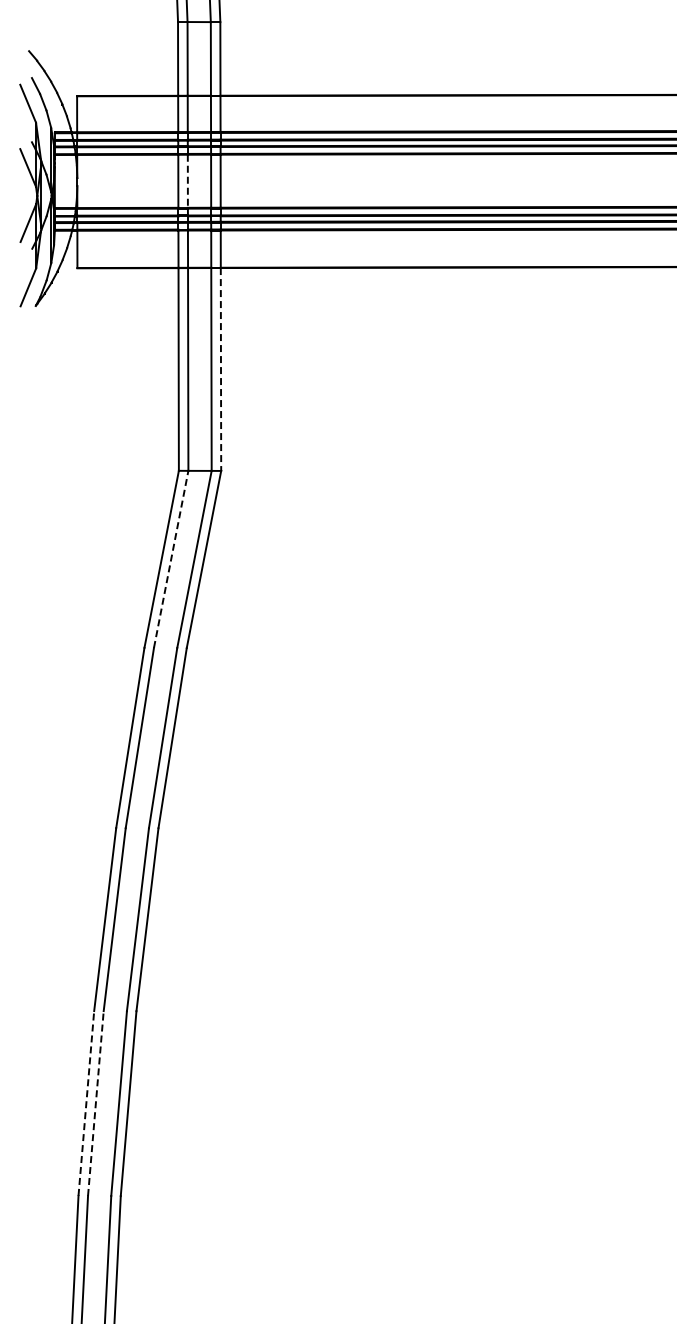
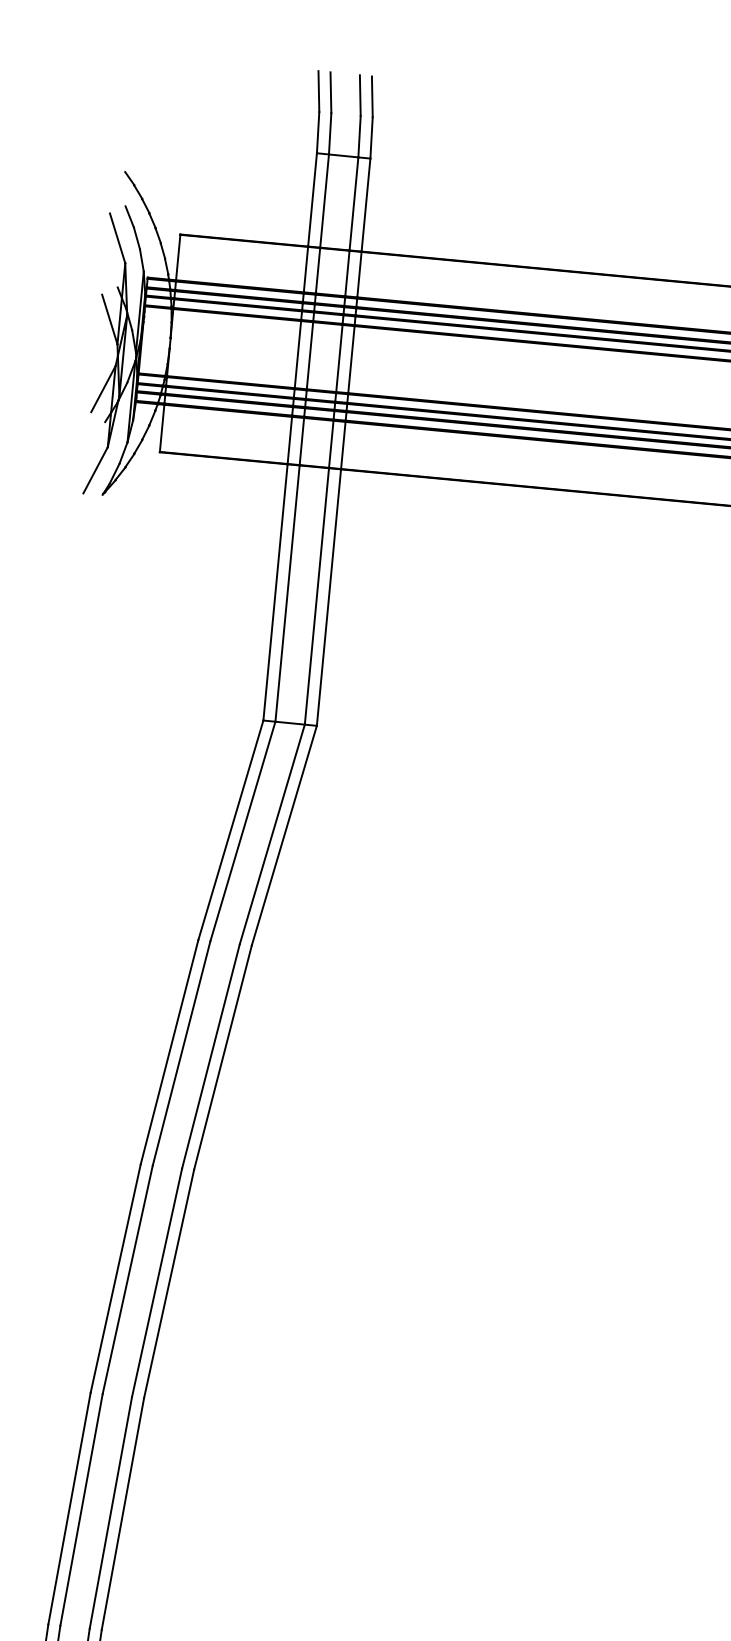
line: (187, 181) -> (309, 355), dashed -> solid
line: (221, 370) -> (329, 598), dashed -> solid
line: (171, 558) -> (243, 830), dashed -> solid
line: (86, 1103) -> (69, 1508), dashed -> solid
line: (95, 1103) -> (81, 1509), dashed -> solid

